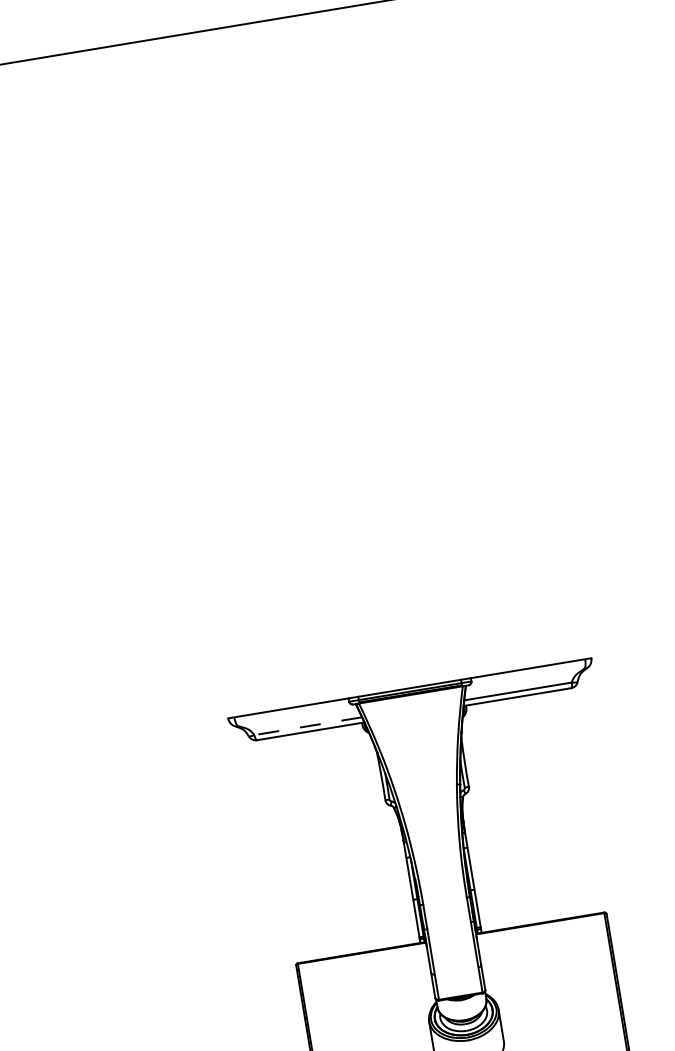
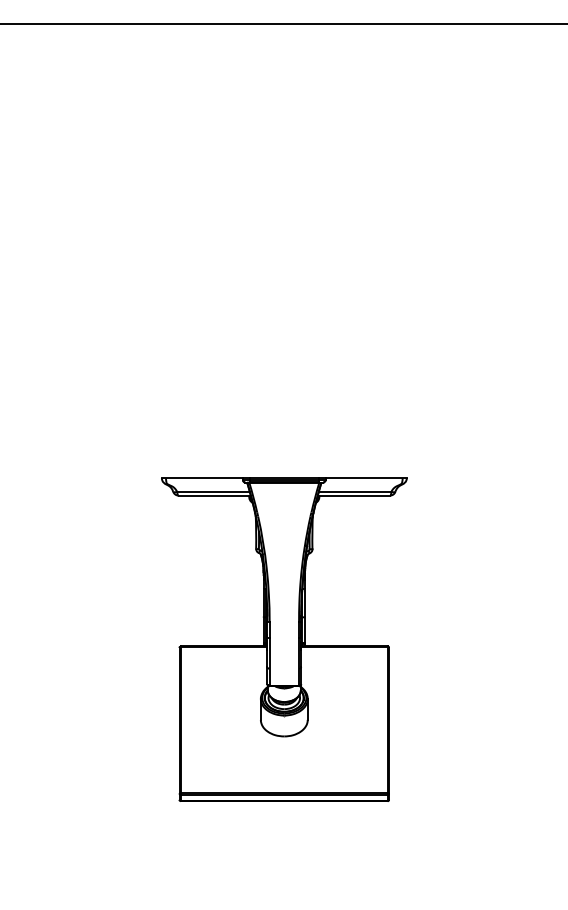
line: (308, 725) -> (213, 491), dashed -> solid

